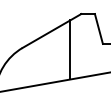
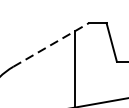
line: (51, 30) -> (50, 44), solid -> dashed

